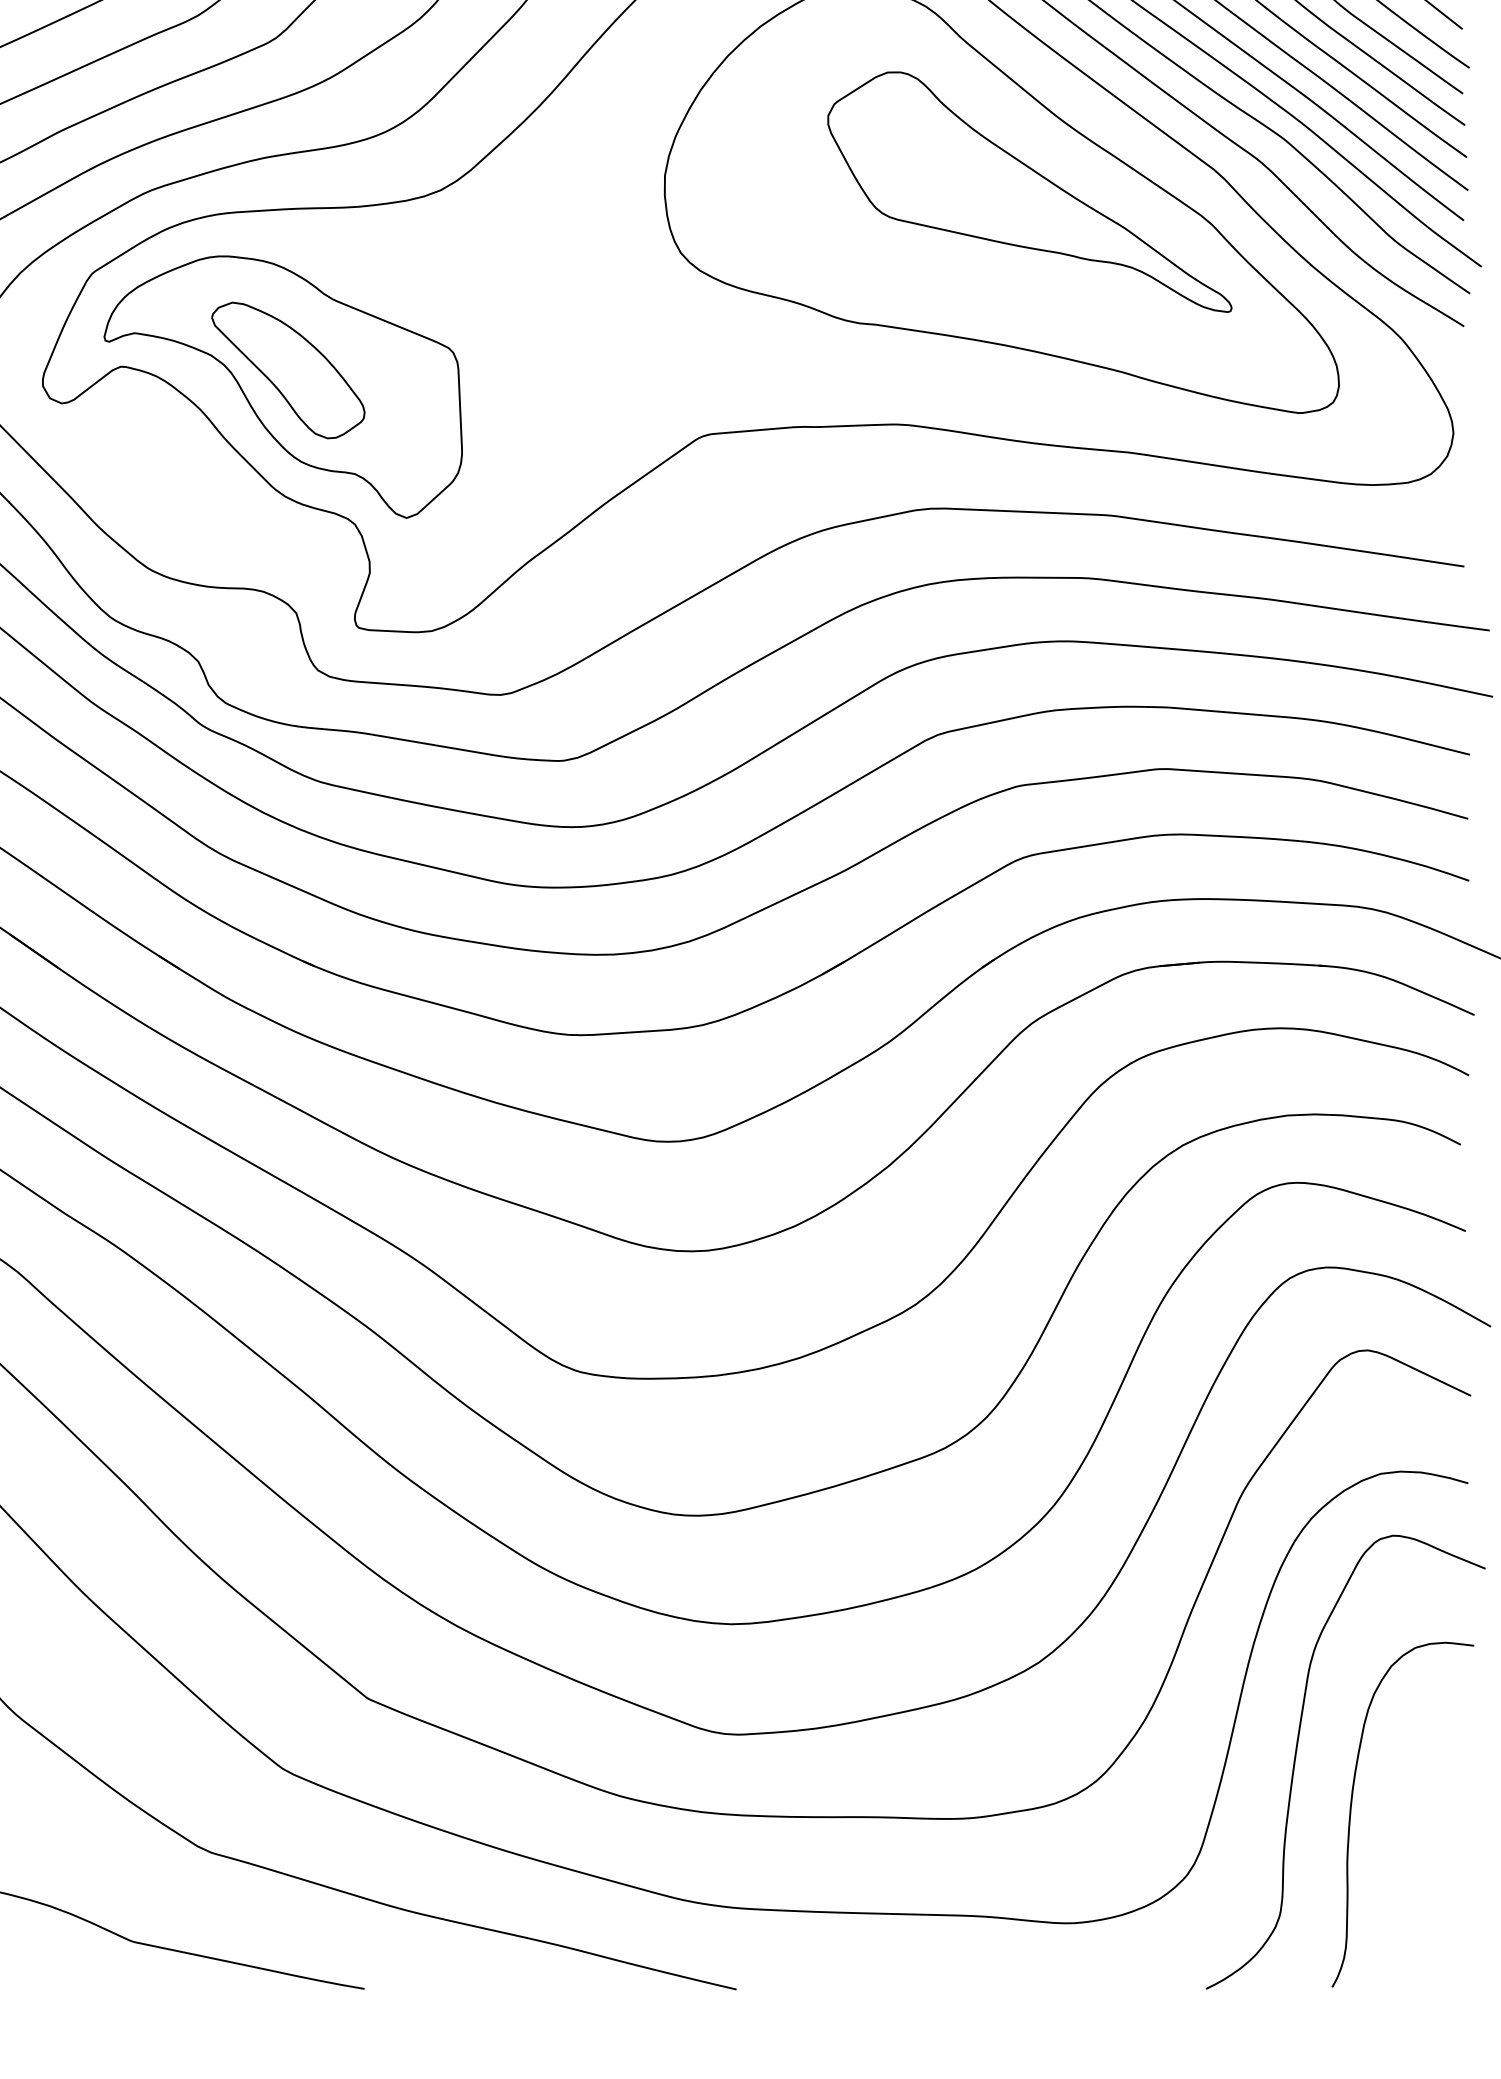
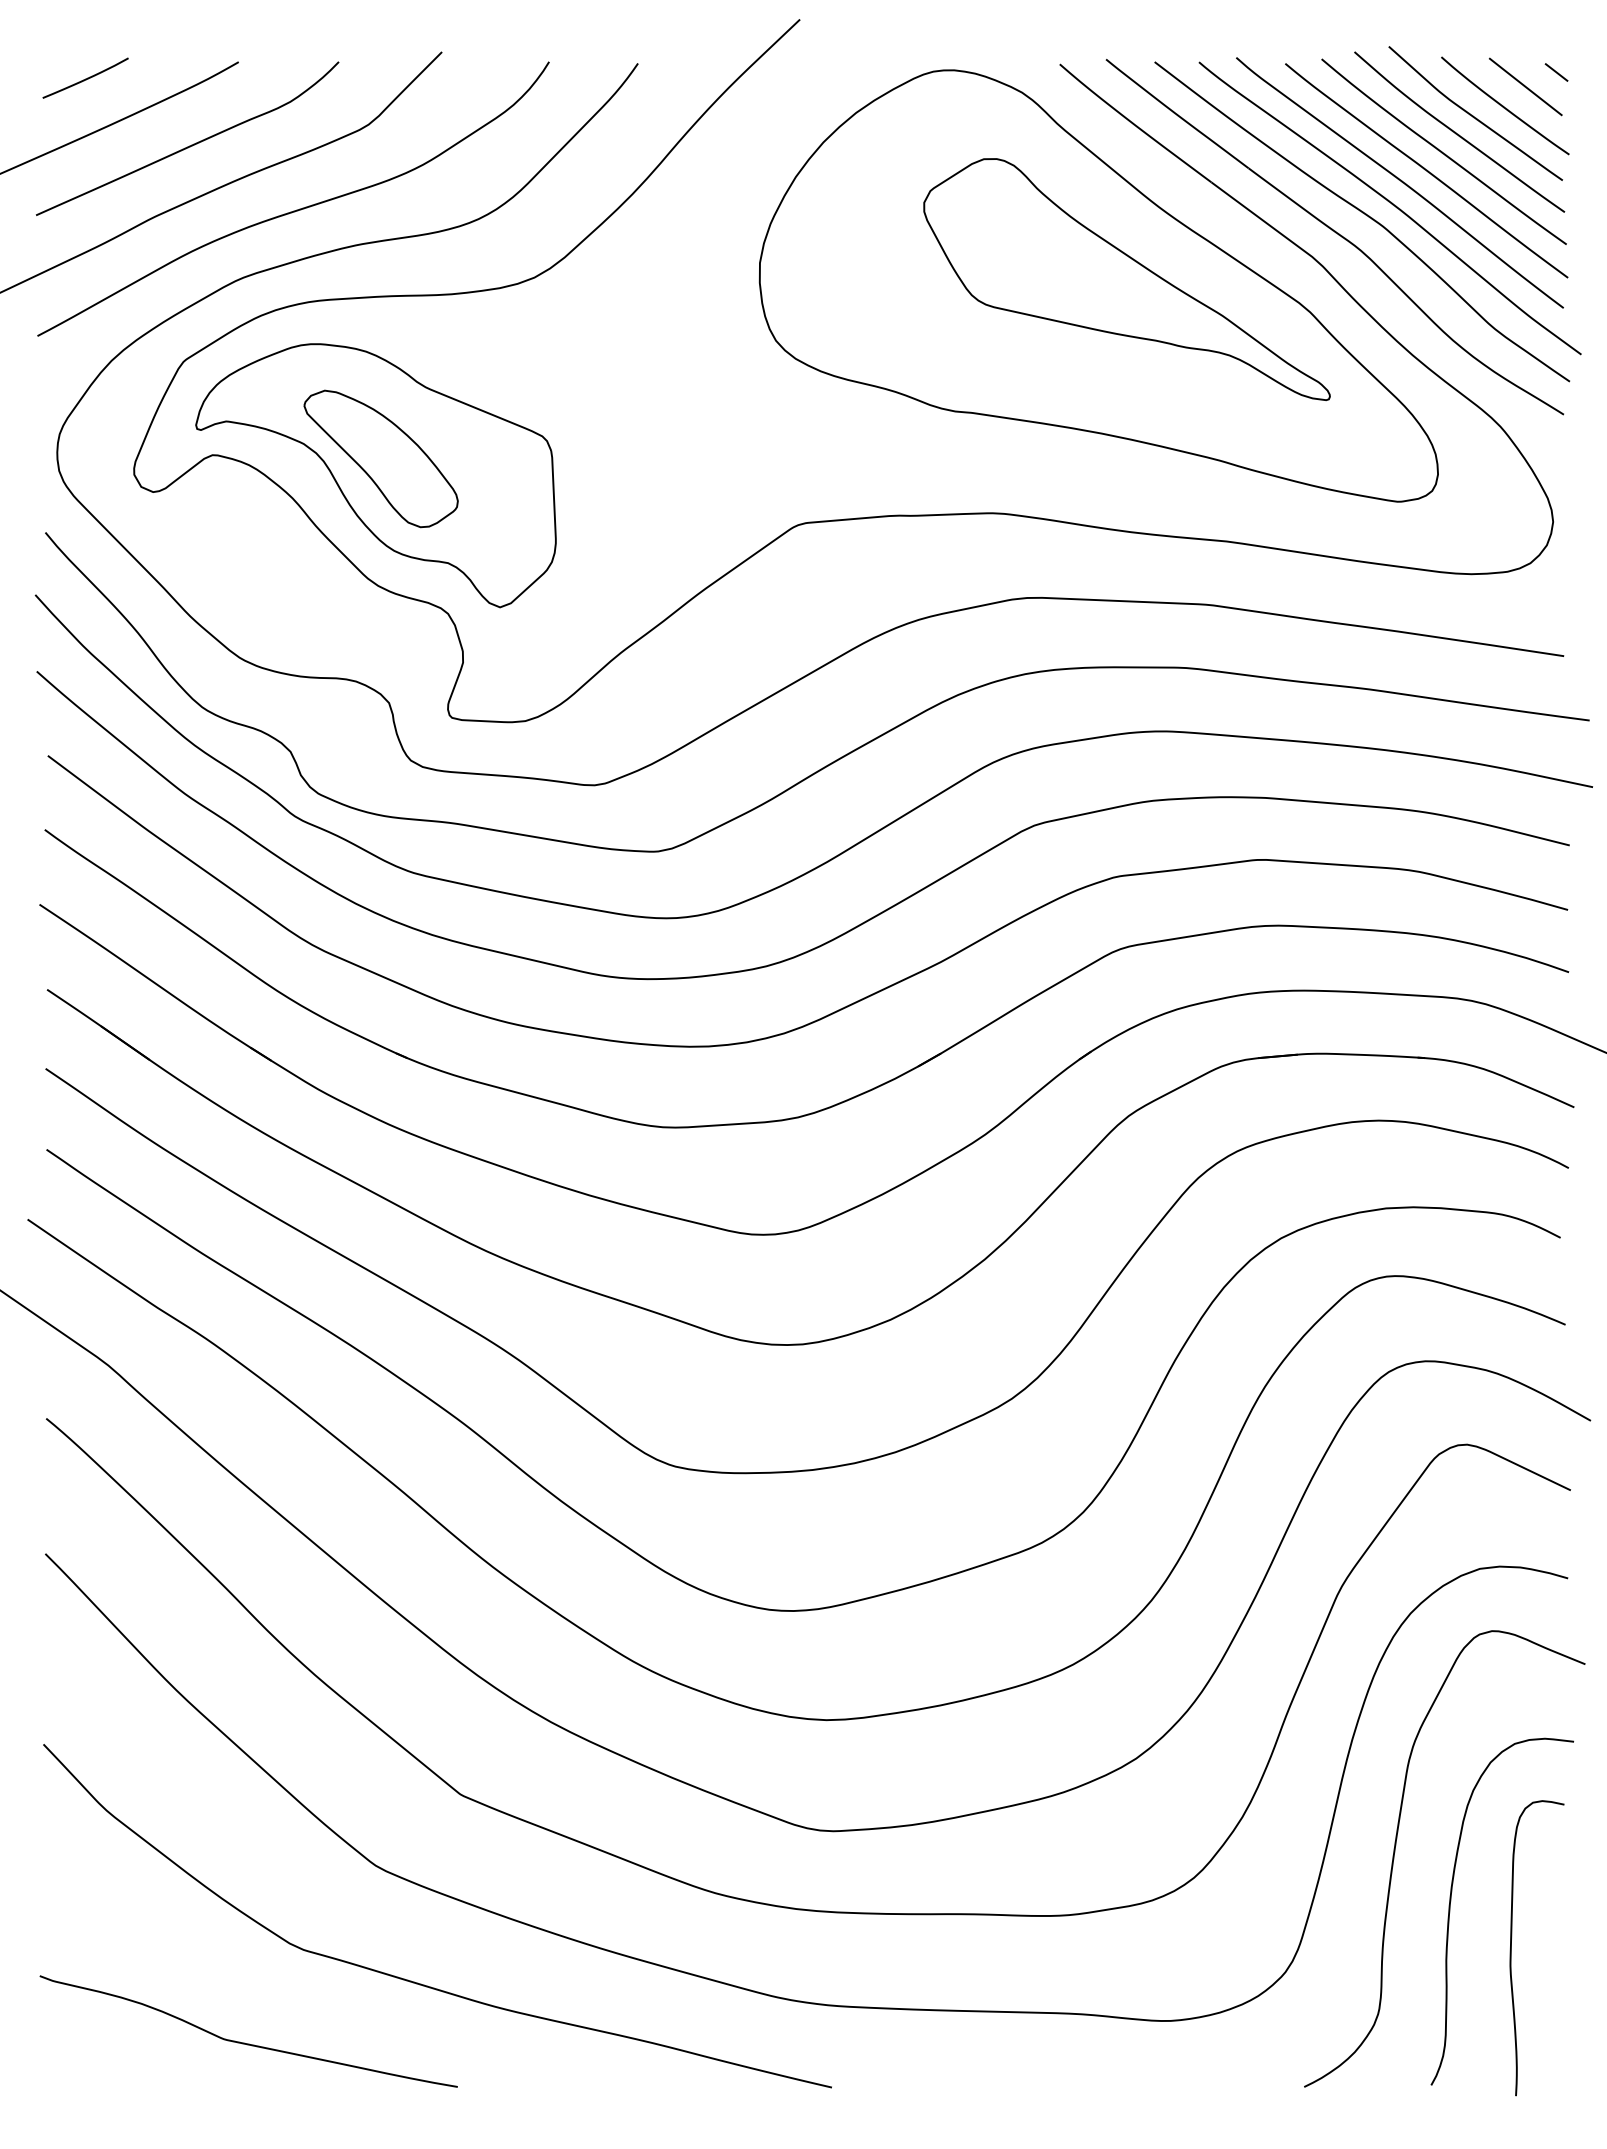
curve: (1412, 1851) -> (1511, 1948), added

